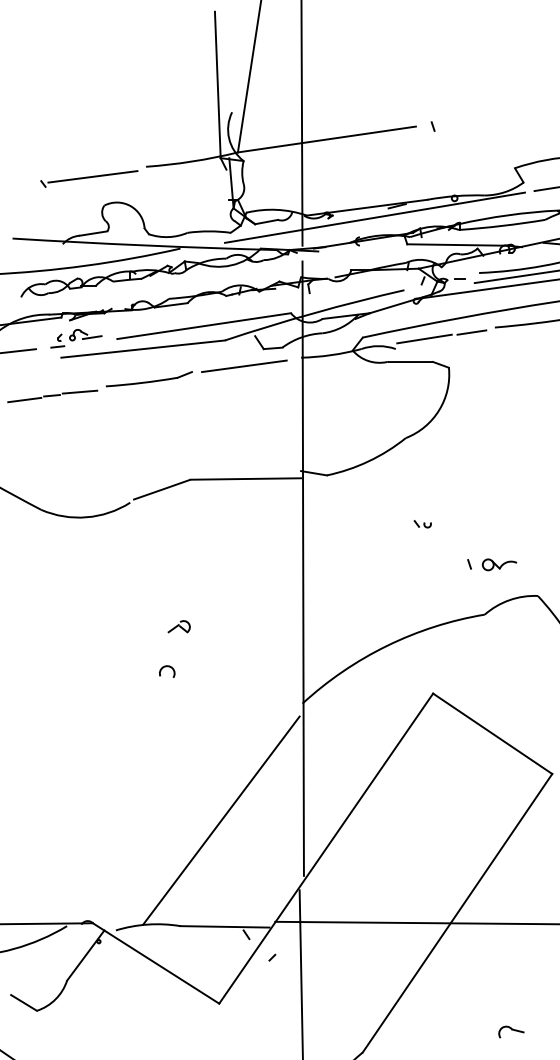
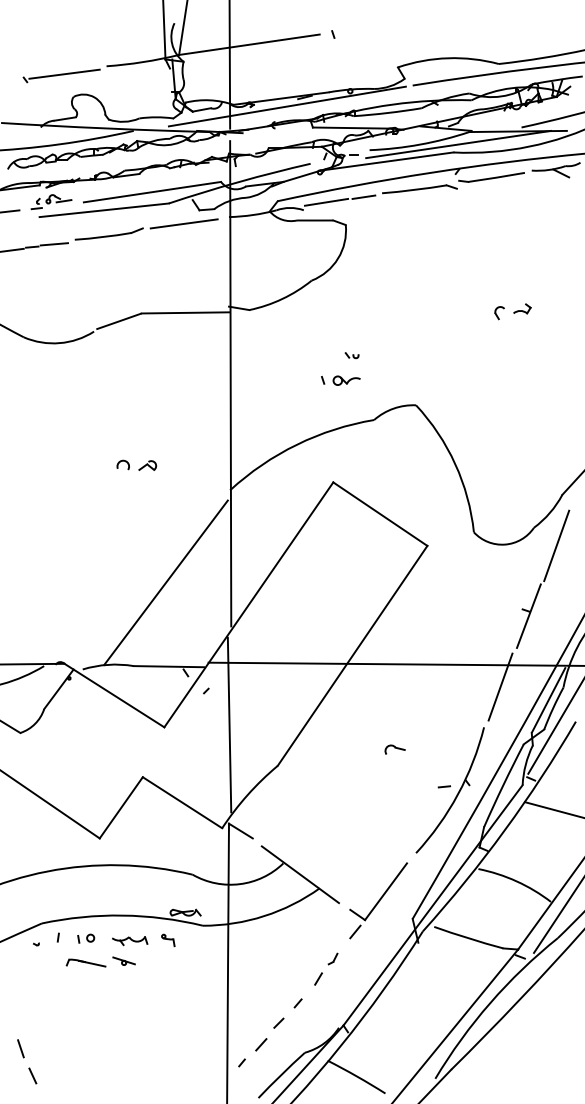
part: (421, 524) -> (351, 355), moved
part: (491, 564) -> (340, 380), moved
part: (178, 626) -> (147, 465), moved

